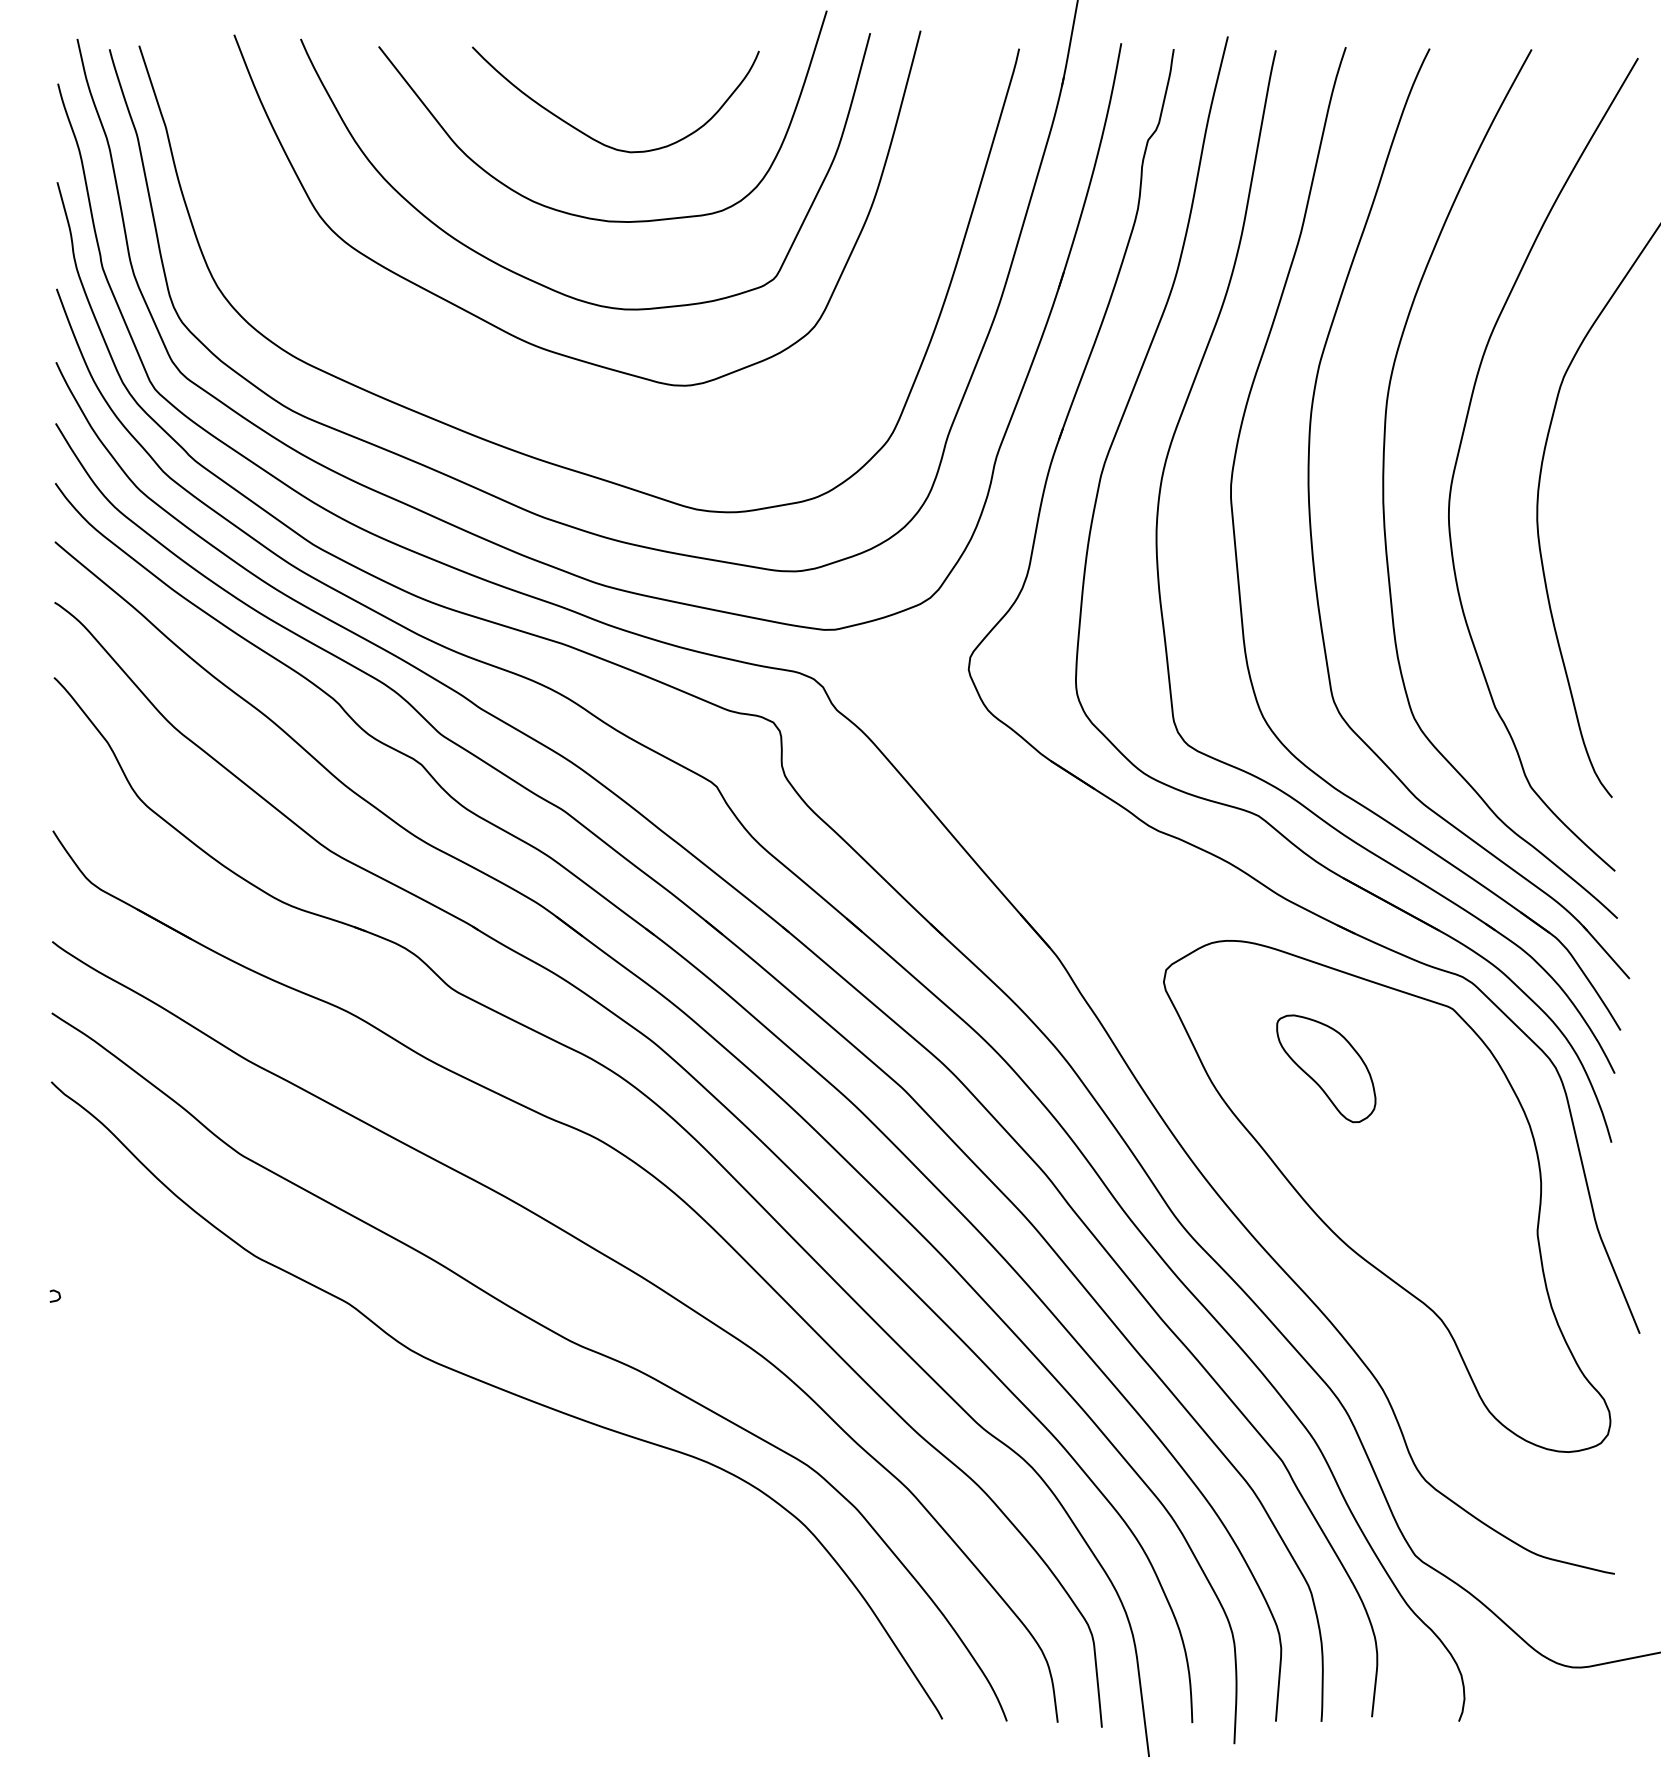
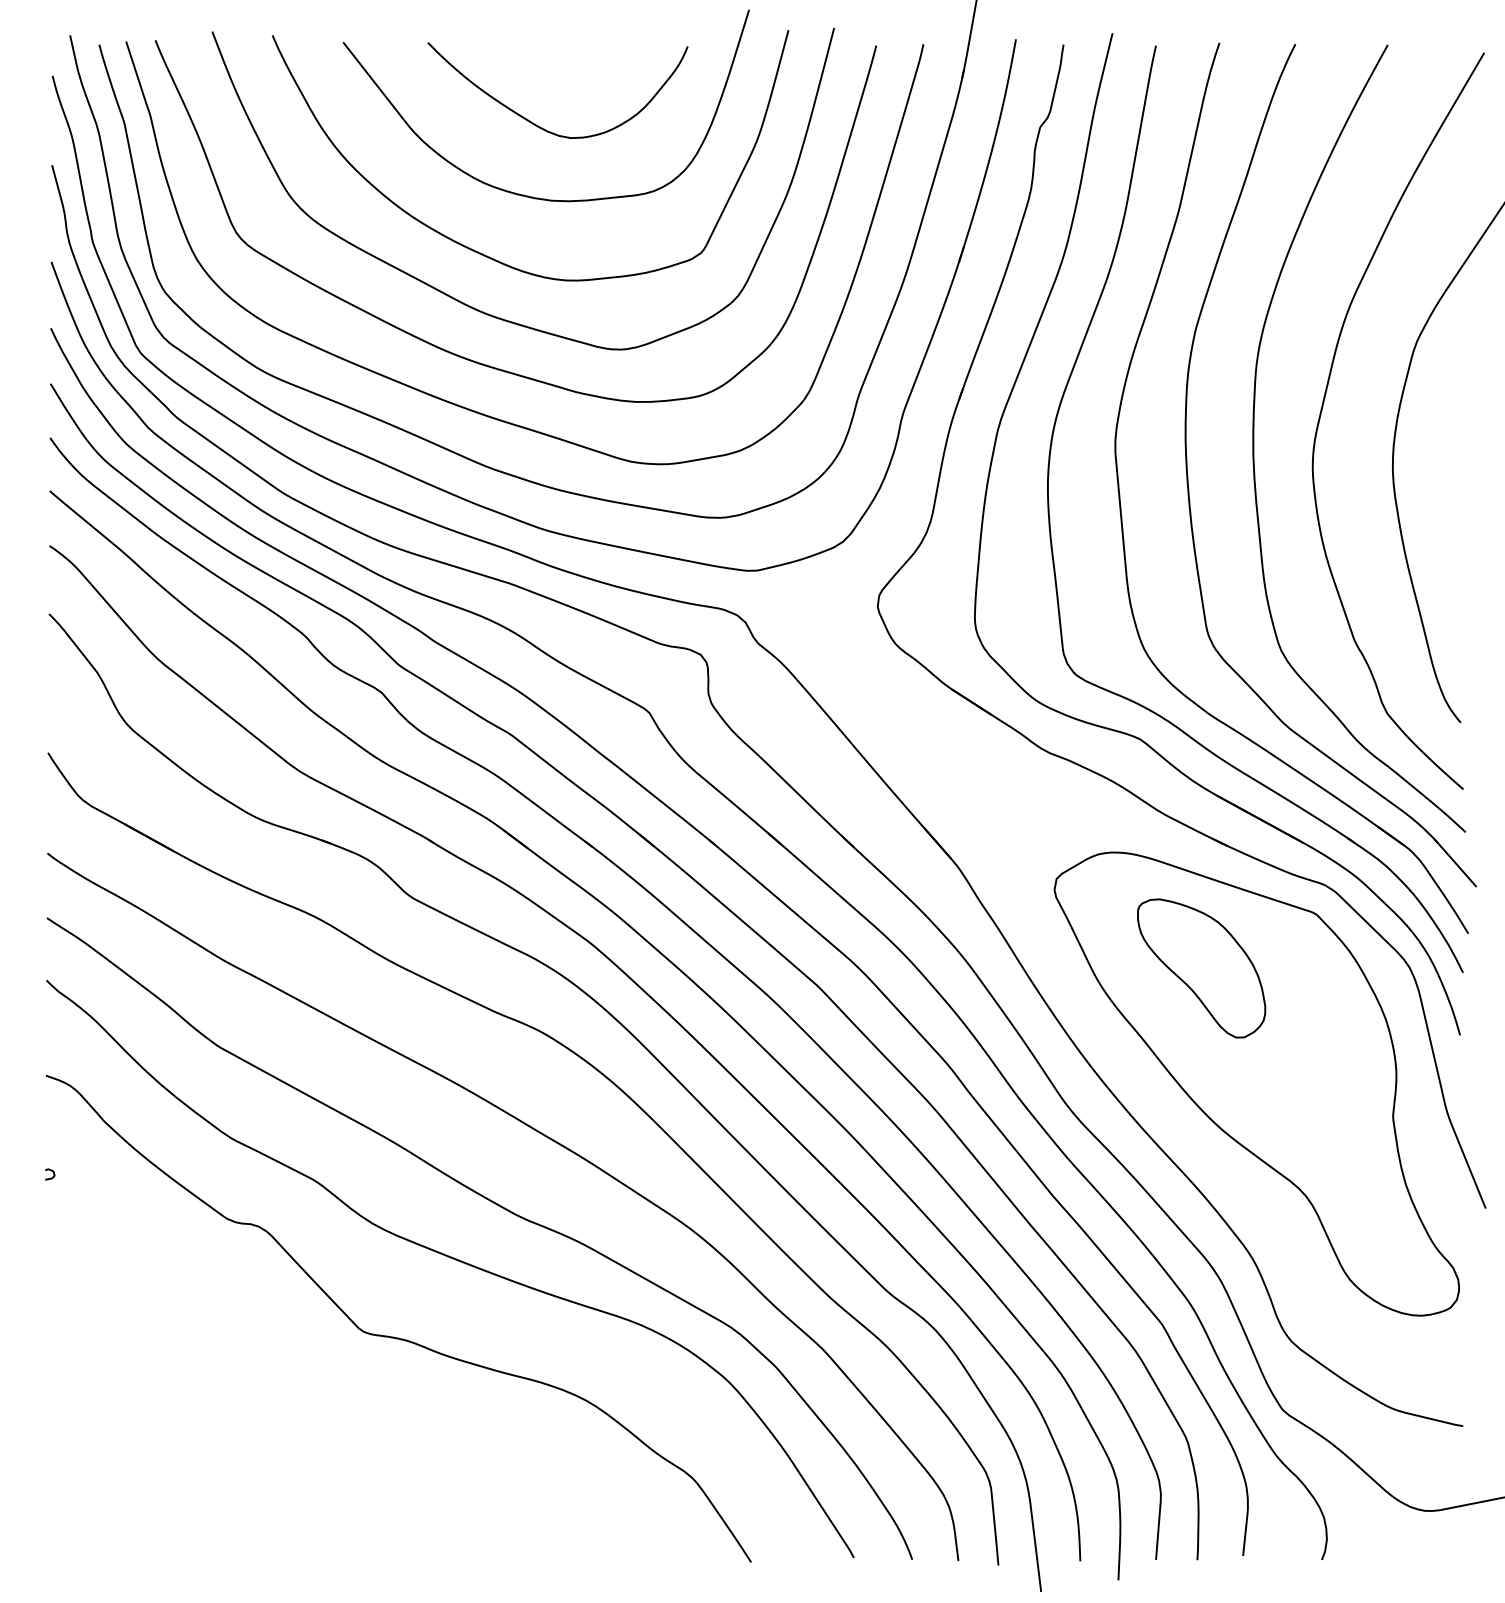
curve: (511, 393) -> (463, 356), added
part: (1326, 1068) -> (1201, 968), size x1.43
curve: (434, 1474) -> (393, 1336), added

